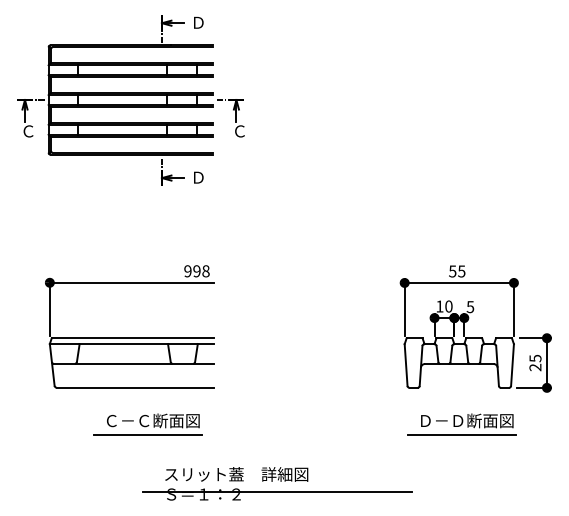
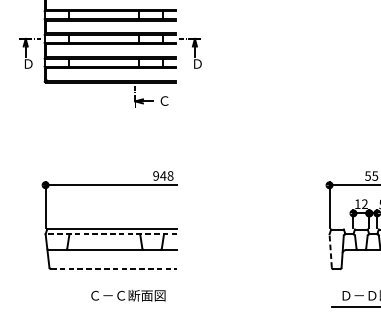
text: (28, 131) -> (28, 64), Ｃ -> Ｄ
text: (239, 131) -> (197, 64), Ｃ -> Ｄ
text: (198, 177) -> (164, 100), Ｄ -> Ｃ
text: (196, 271) -> (162, 176), 998 -> 948
text: (448, 306) -> (364, 204), 10 -> 12
line: (131, 344) -> (110, 234), solid -> dashed
line: (406, 365) -> (331, 251), solid -> dashed
line: (135, 387) -> (114, 268), solid -> dashed
line: (147, 435) -> (123, 307), removed

